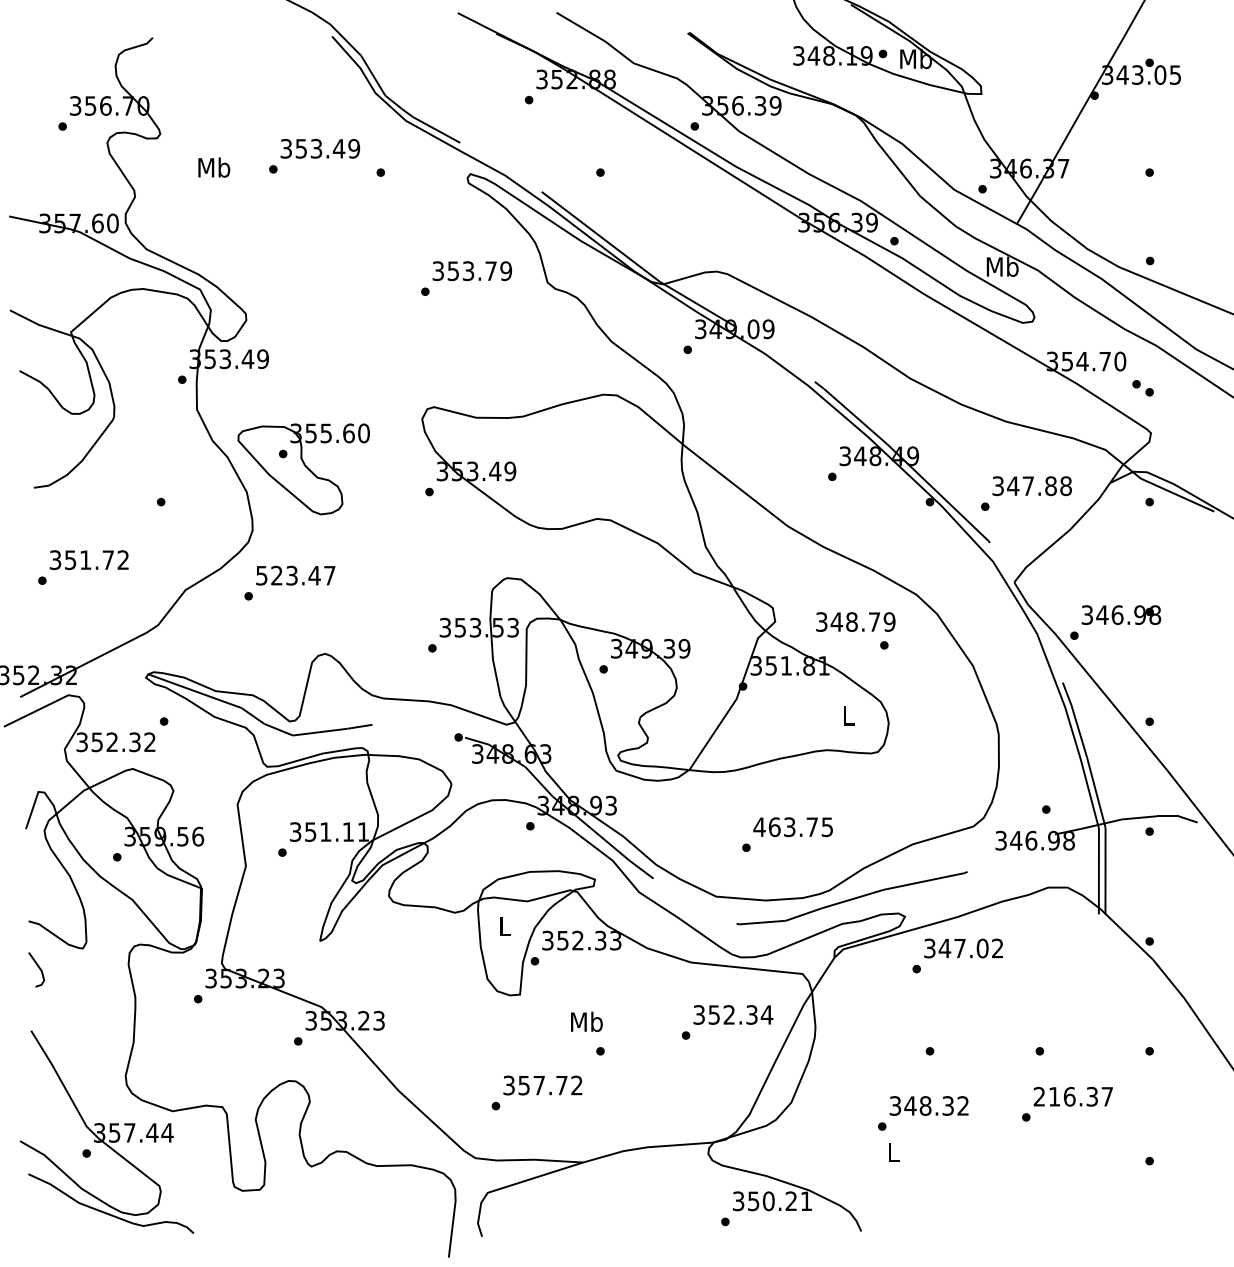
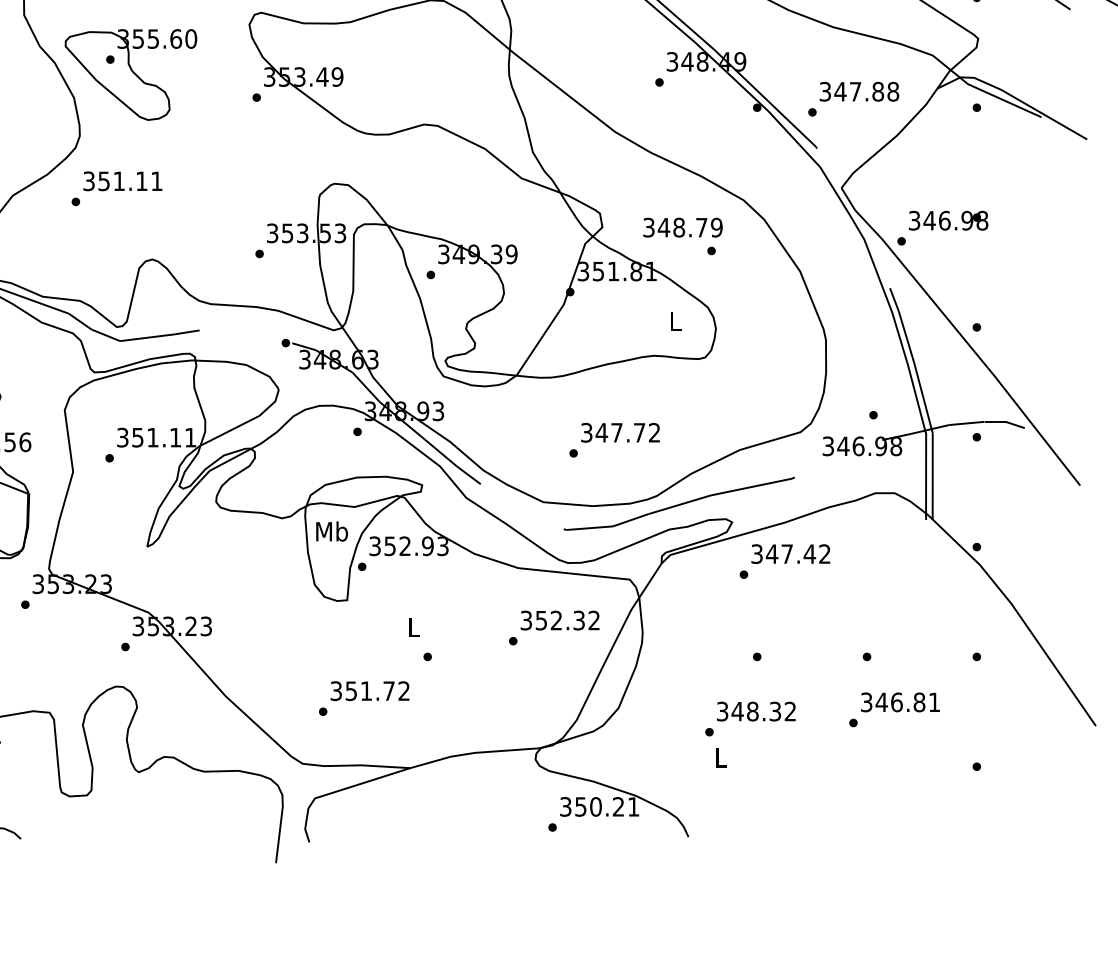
text: (295, 575) -> (122, 181), 523.47 -> 351.11
text: (792, 827) -> (619, 433), 463.75 -> 347.72
text: (504, 925) -> (331, 531), L -> Mb
text: (600, 940) -> (427, 546), 352.33 -> 352.93
text: (982, 948) -> (809, 554), 347.02 -> 347.42
text: (766, 1014) -> (593, 620), 352.34 -> 352.32
text: (586, 1021) -> (413, 627), Mb -> L
text: (538, 1085) -> (365, 691), 357.72 -> 351.72
text: (1072, 1096) -> (899, 702), 216.37 -> 346.81

